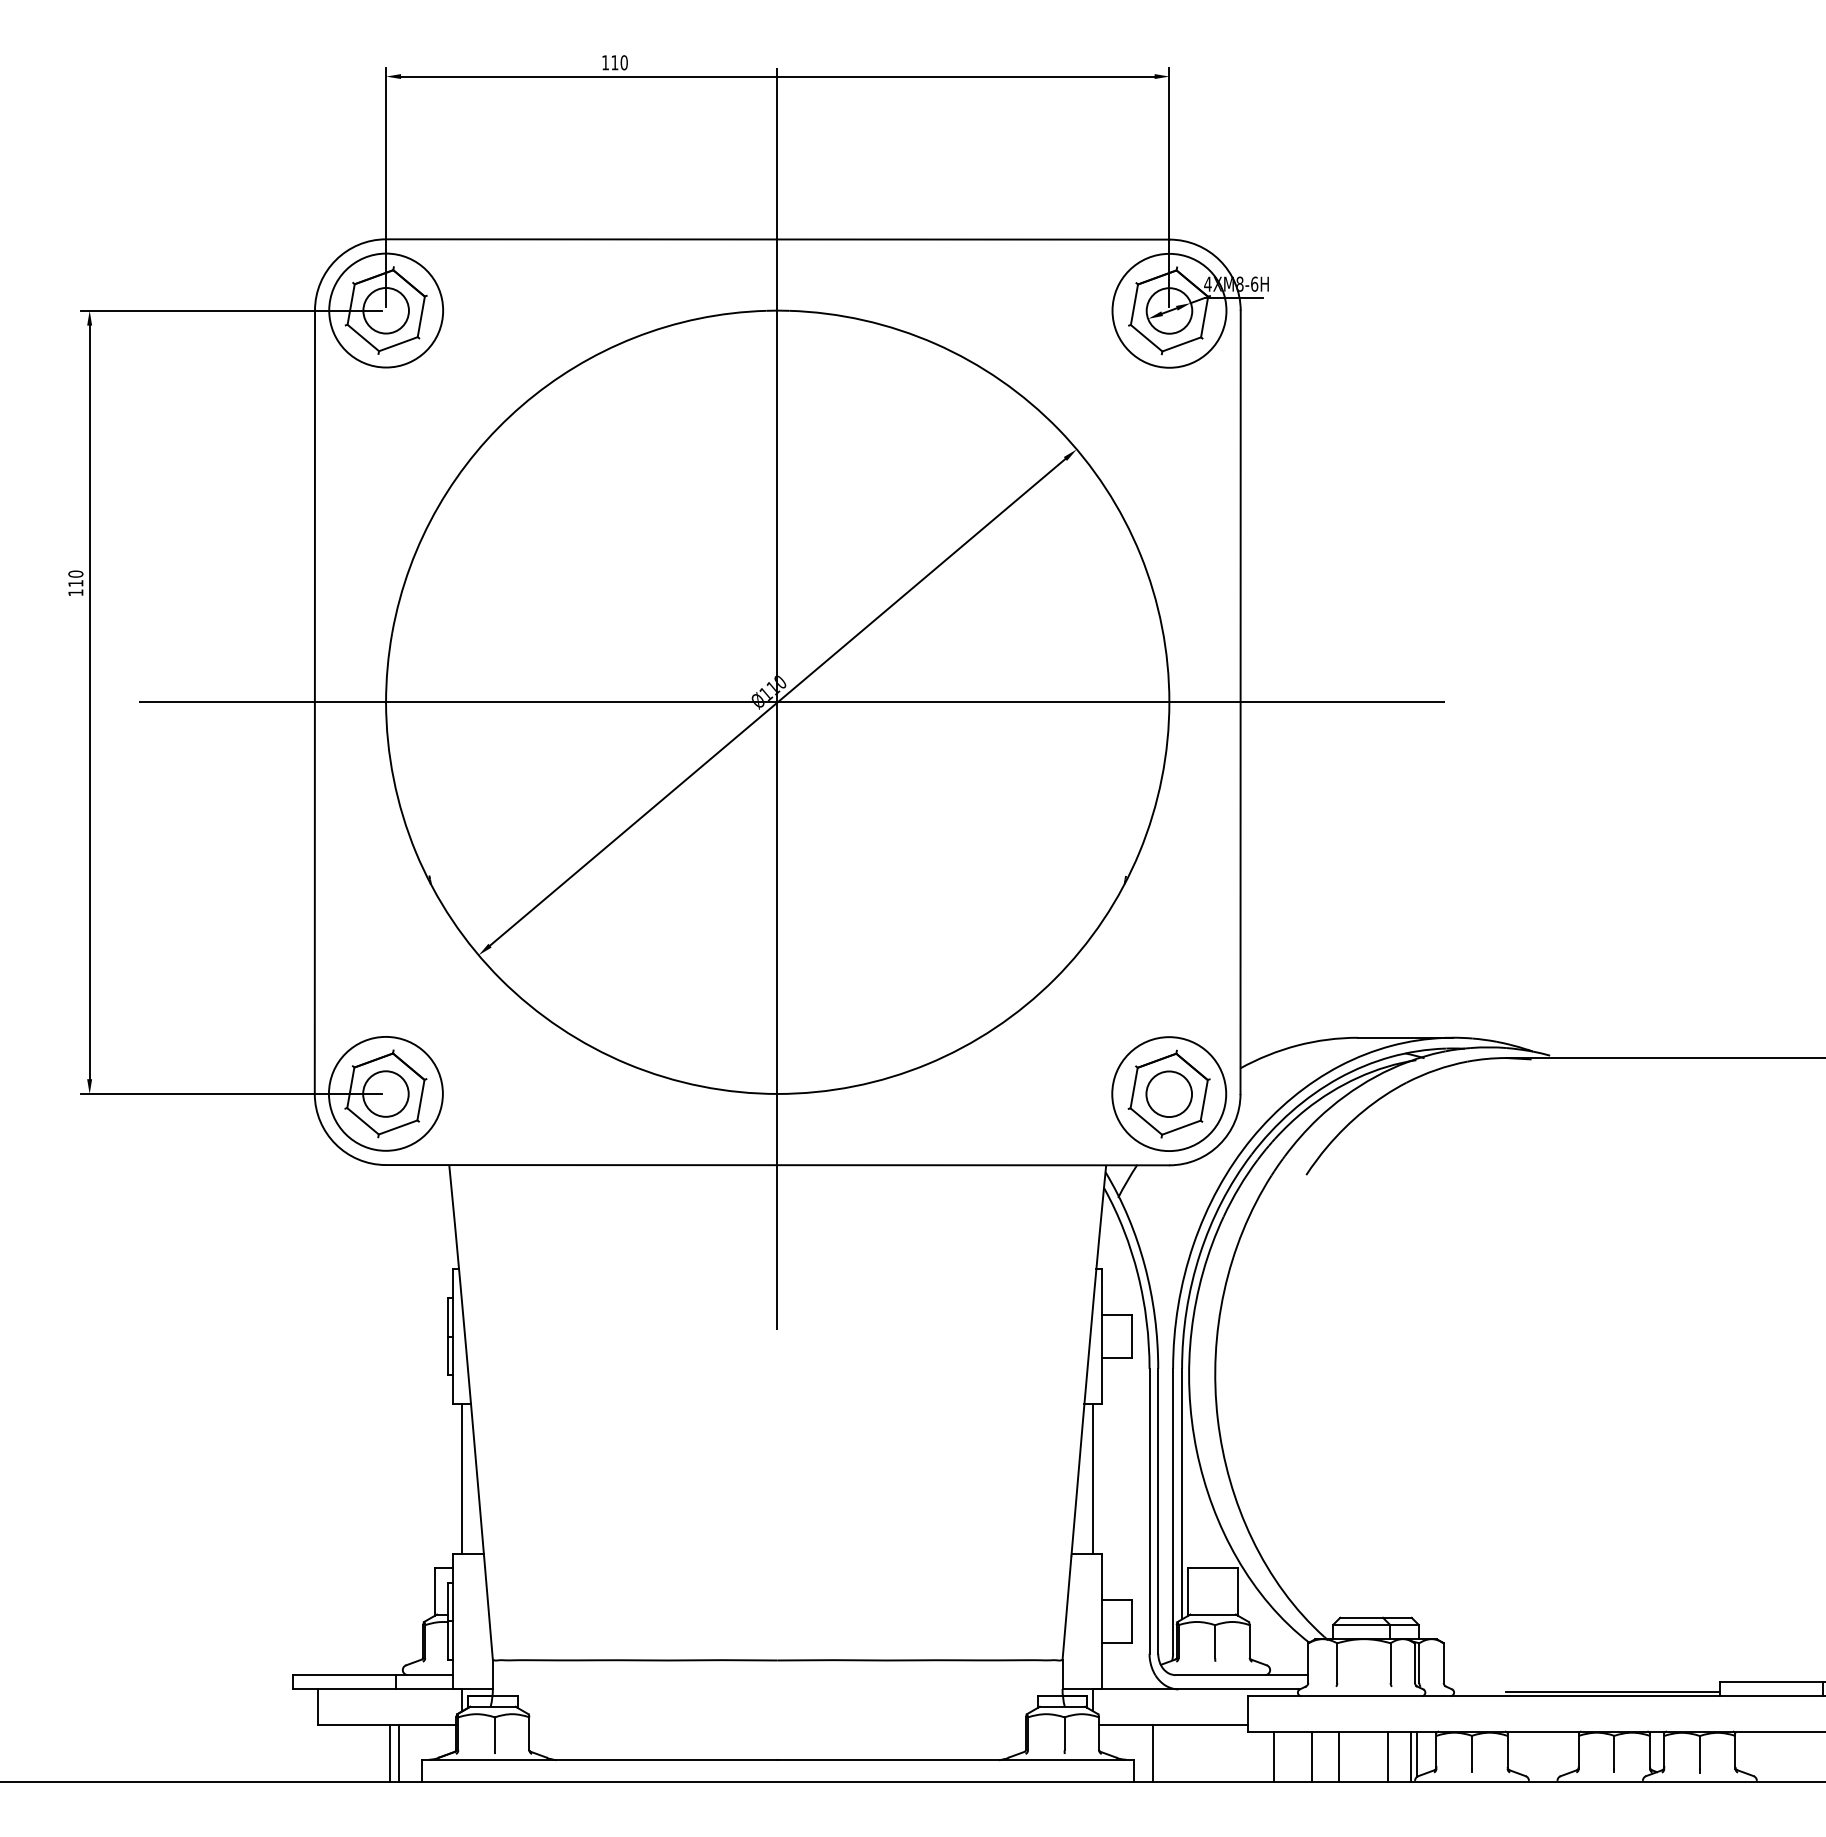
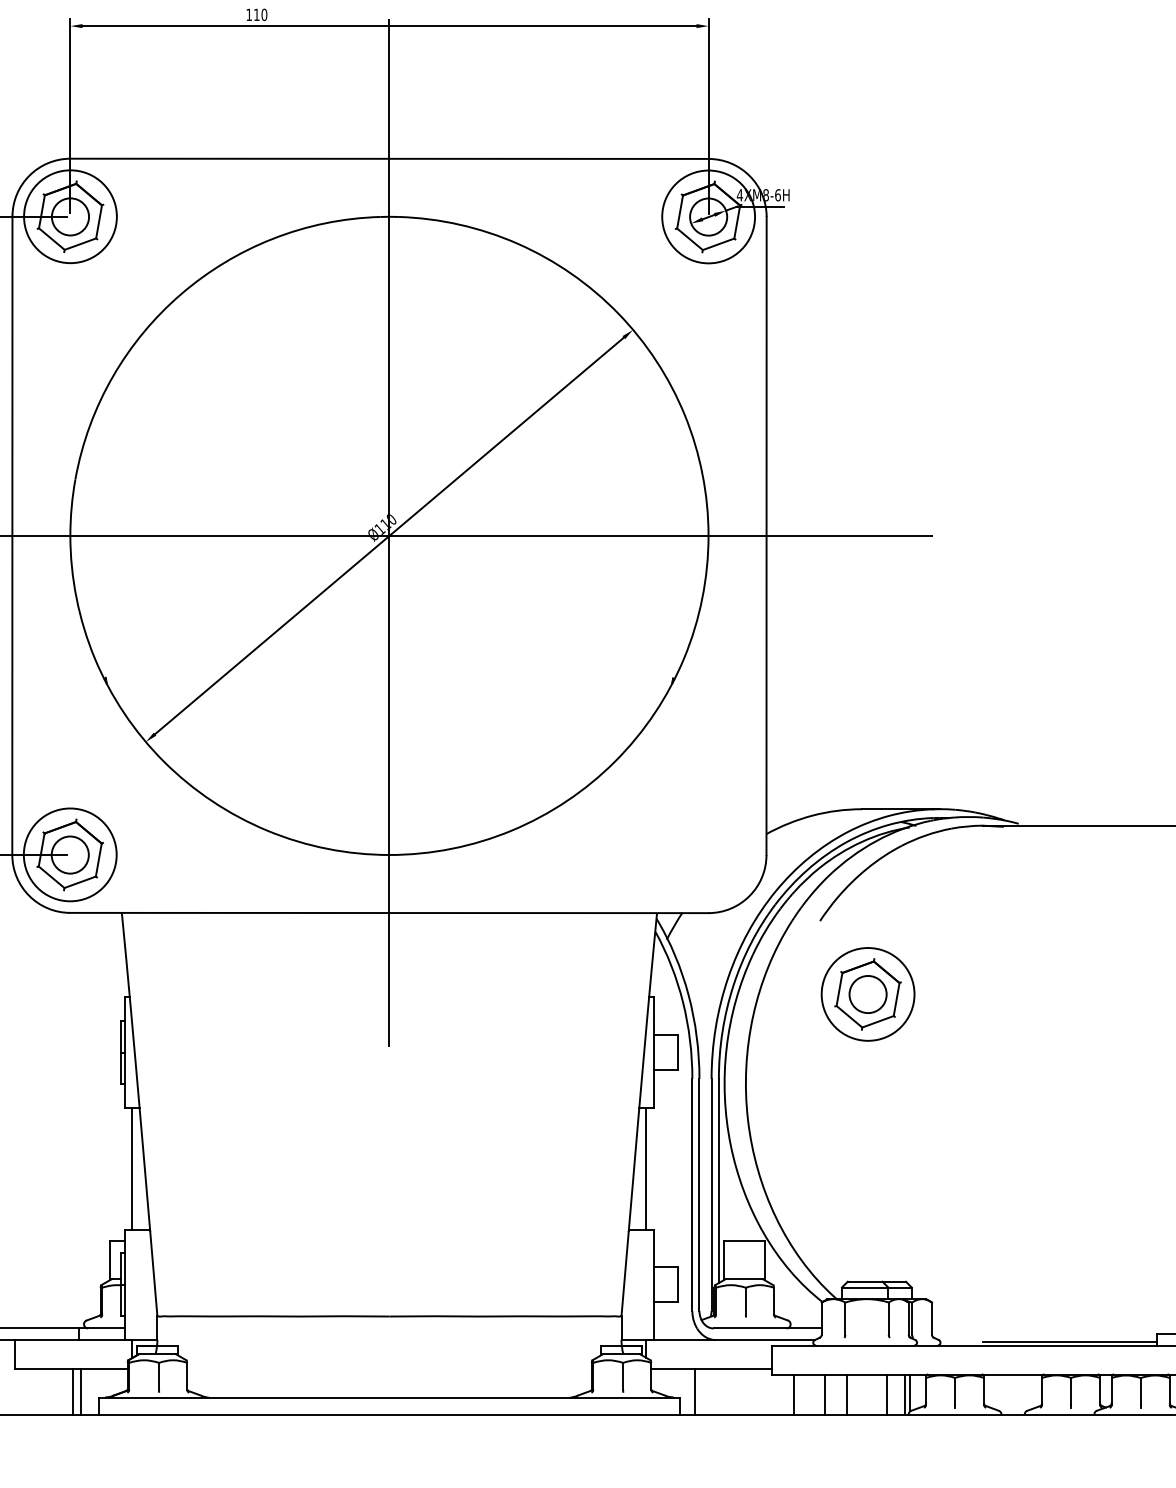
part: (1169, 1093) -> (868, 993), moved

